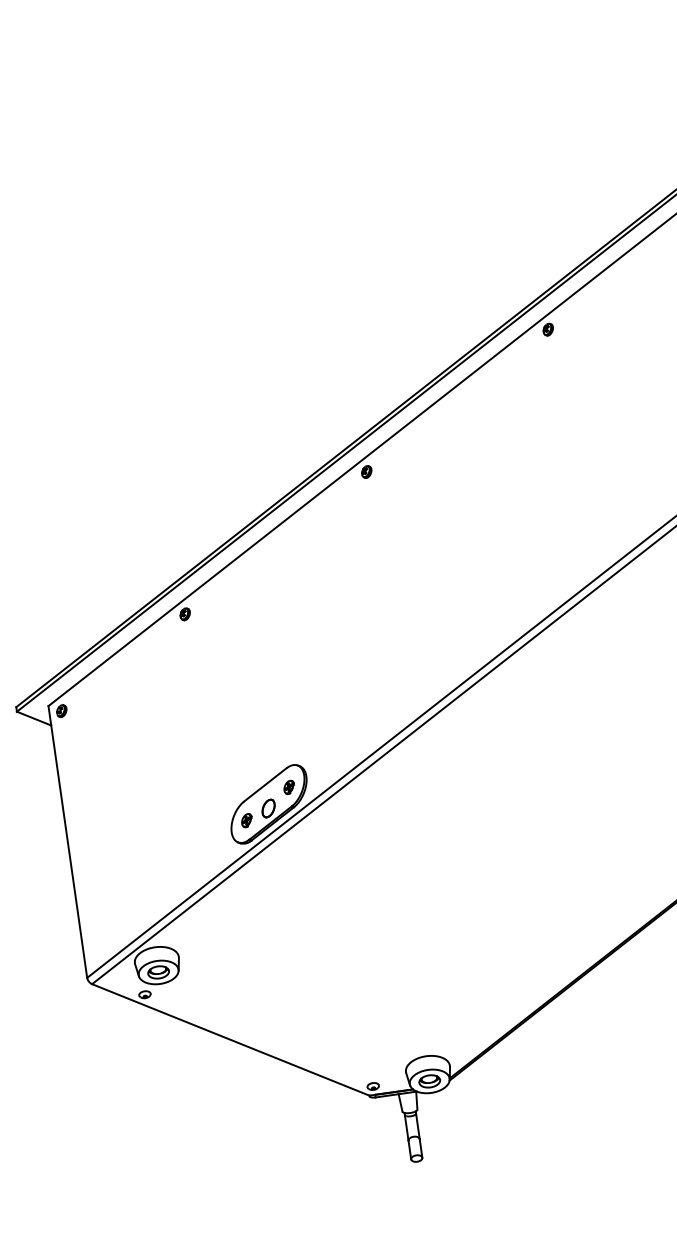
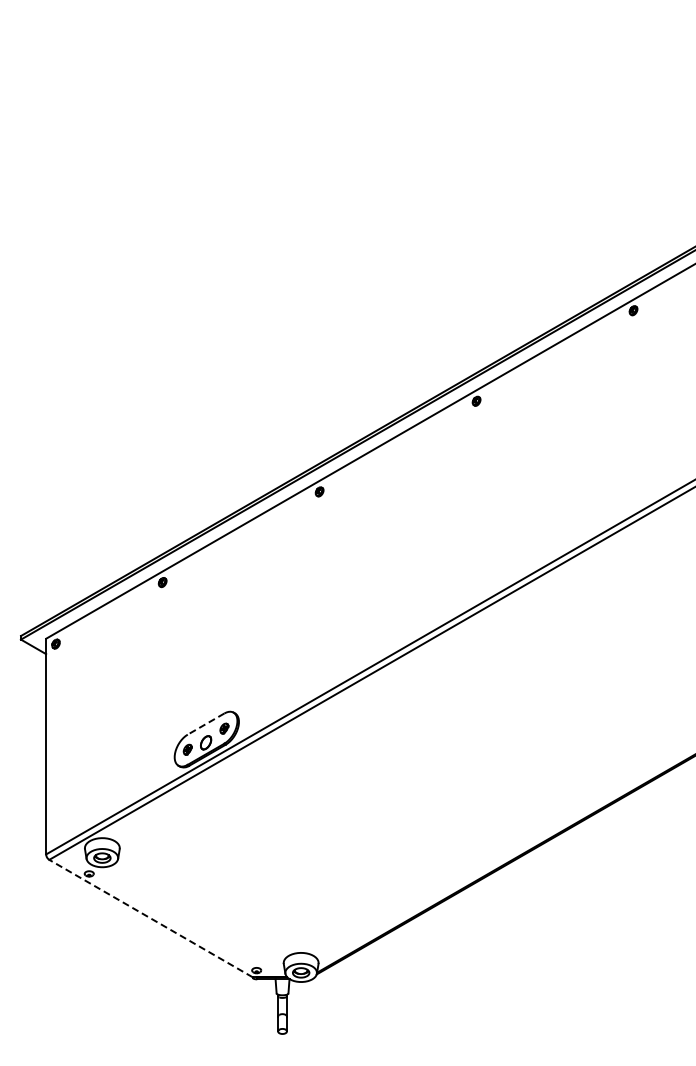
line: (264, 785) -> (205, 724), solid -> dashed
line: (230, 1039) -> (150, 918), solid -> dashed

